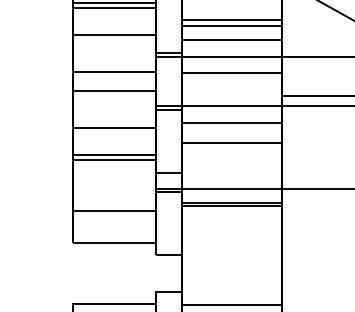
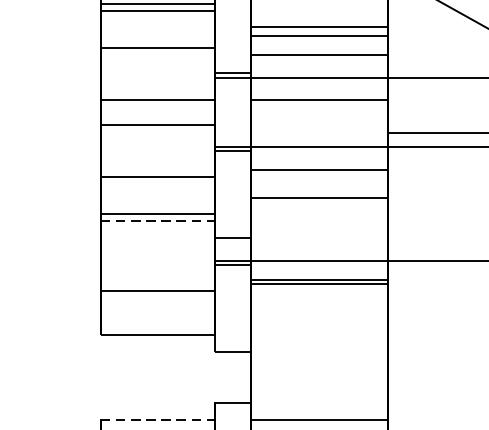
line: (115, 160) -> (159, 221), solid -> dashed
line: (115, 304) -> (159, 419), solid -> dashed

